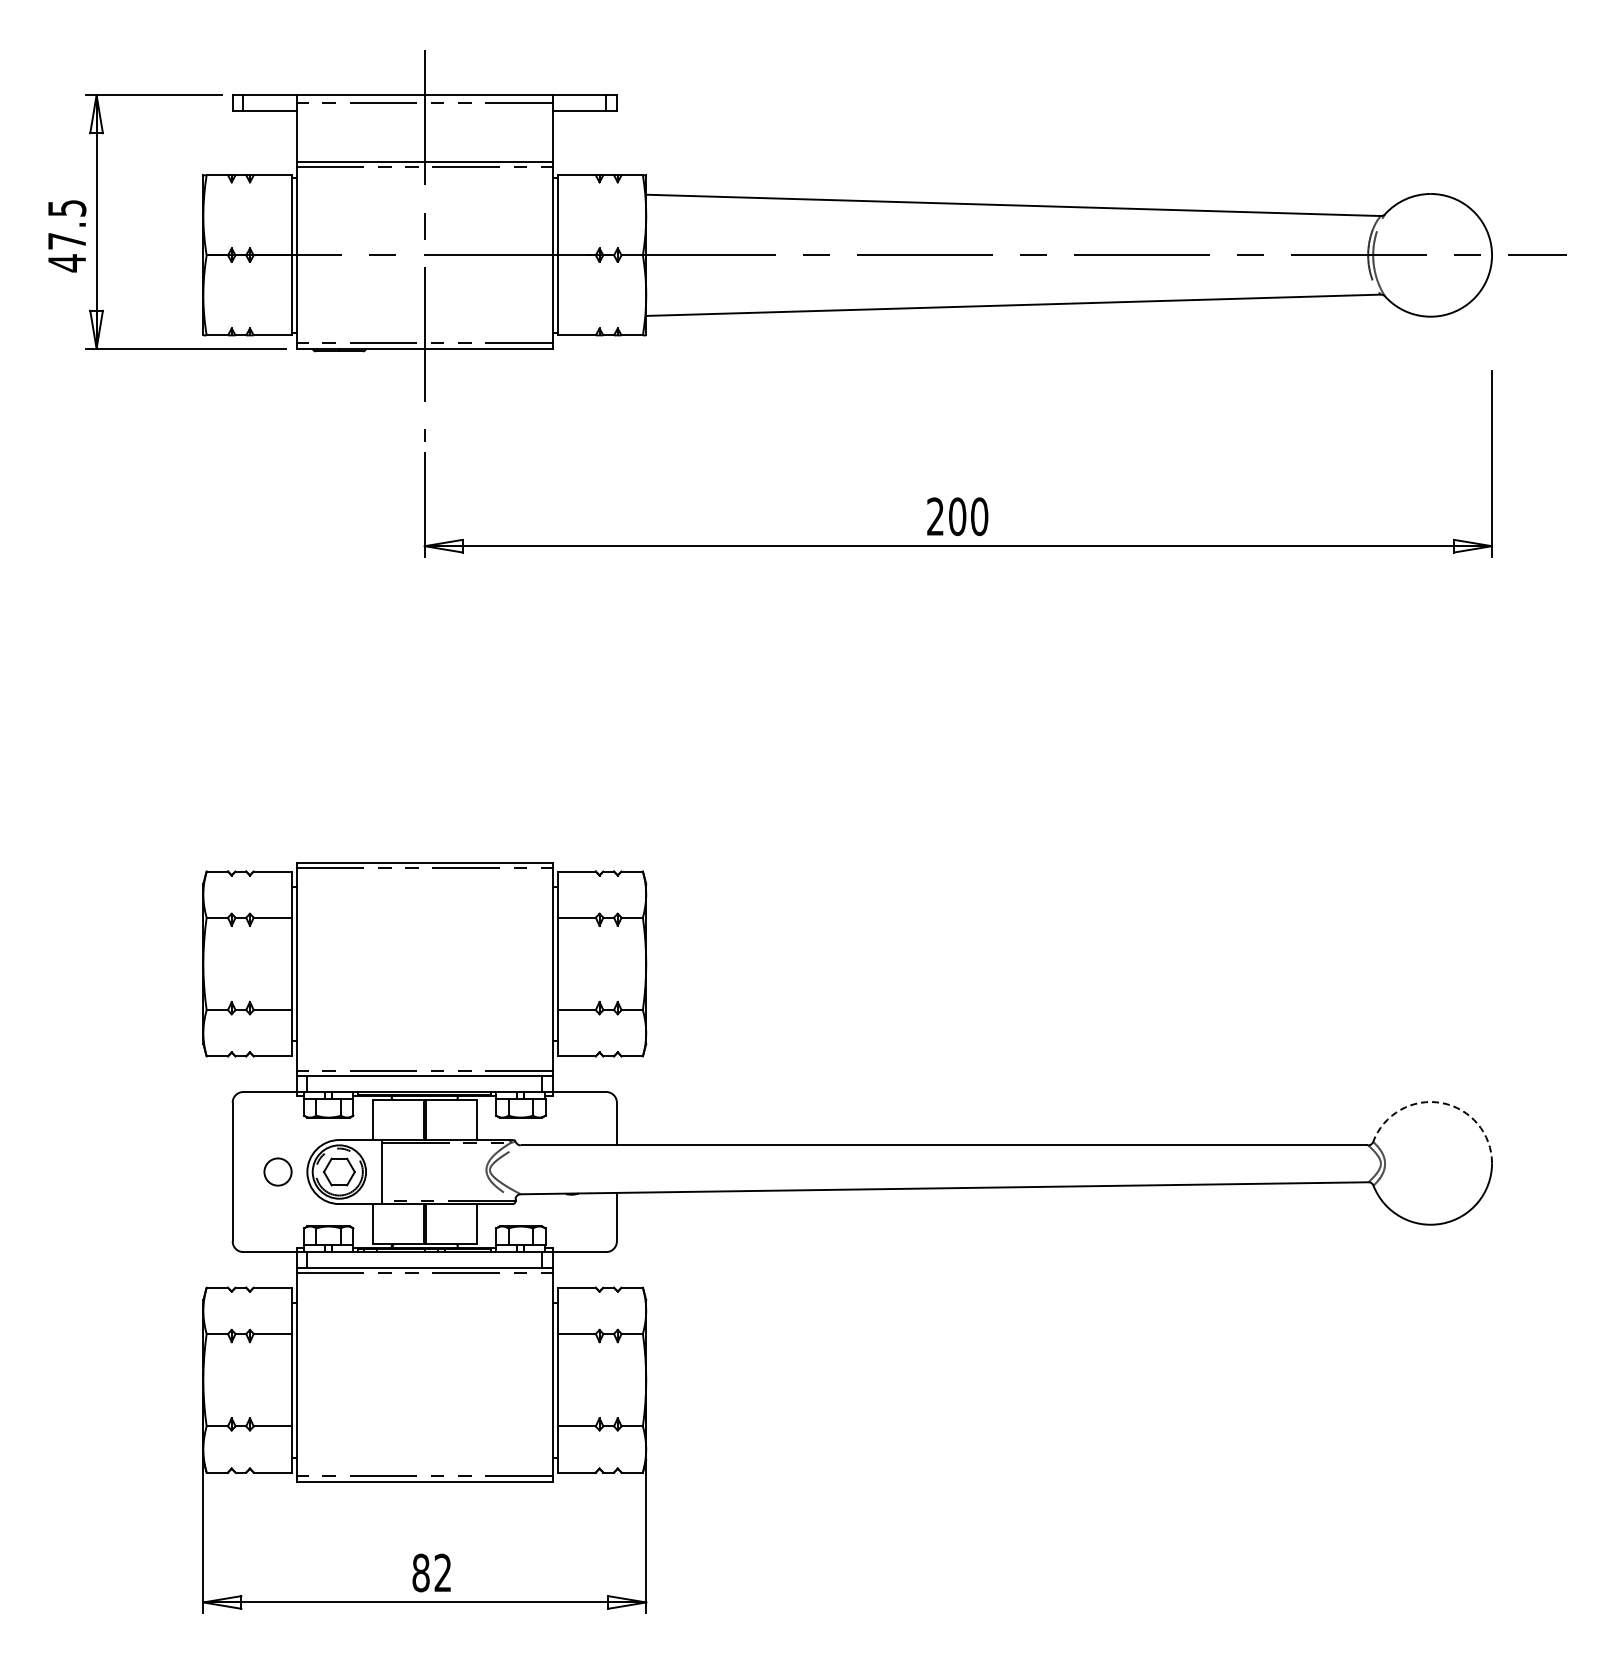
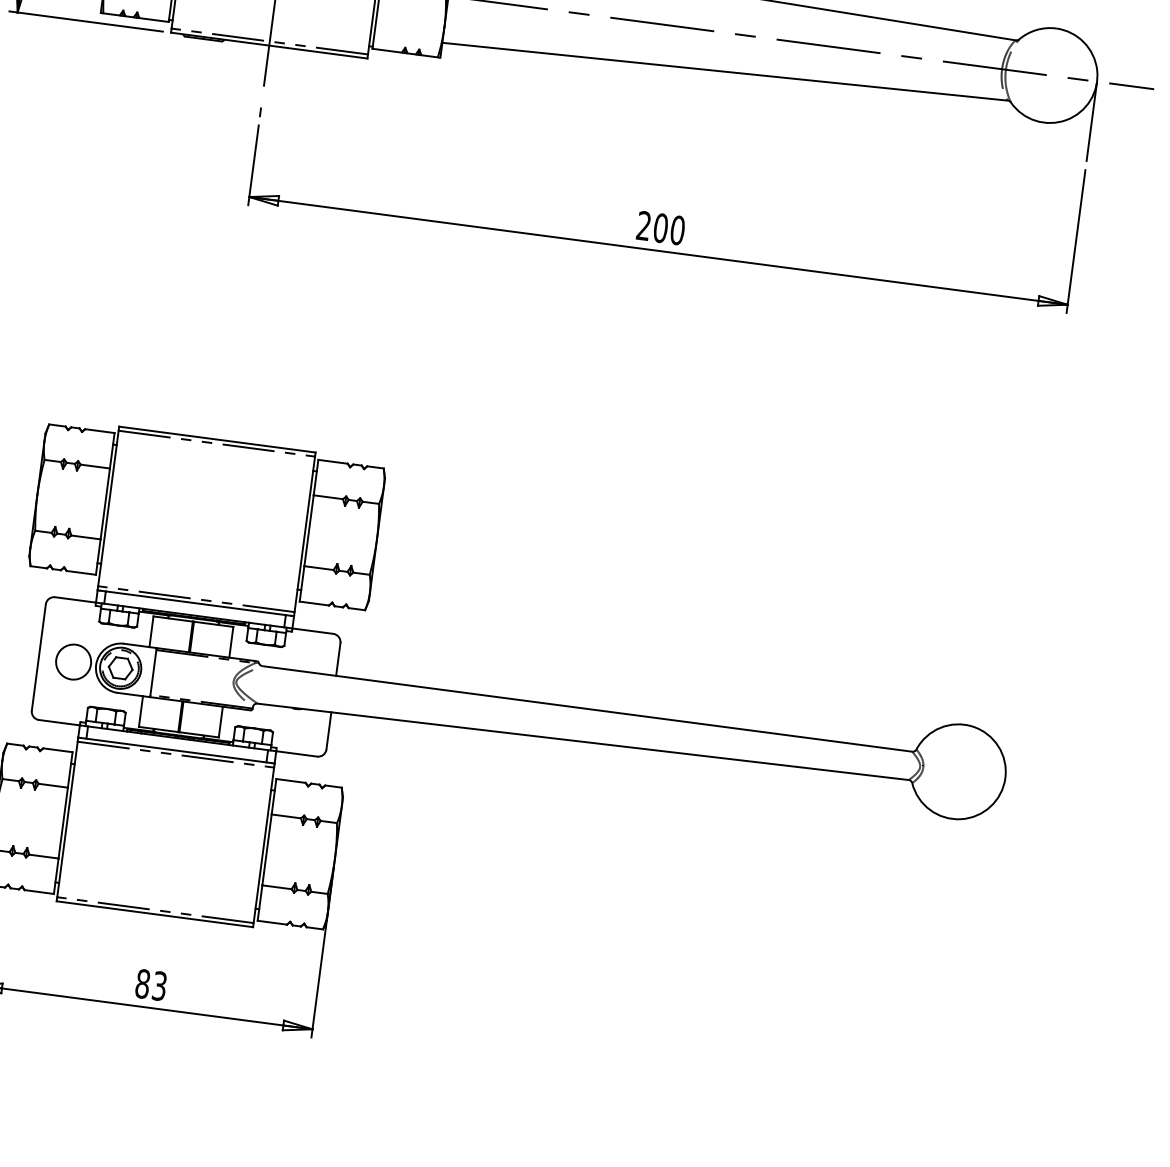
line: (1492, 307) -> (1092, 121), added
arc: (1441, 1103) -> (972, 726), dashed -> solid
circle: (277, 1171) -> (73, 661), size x1.67
text: (442, 1573) -> (159, 986), 82 -> 83

